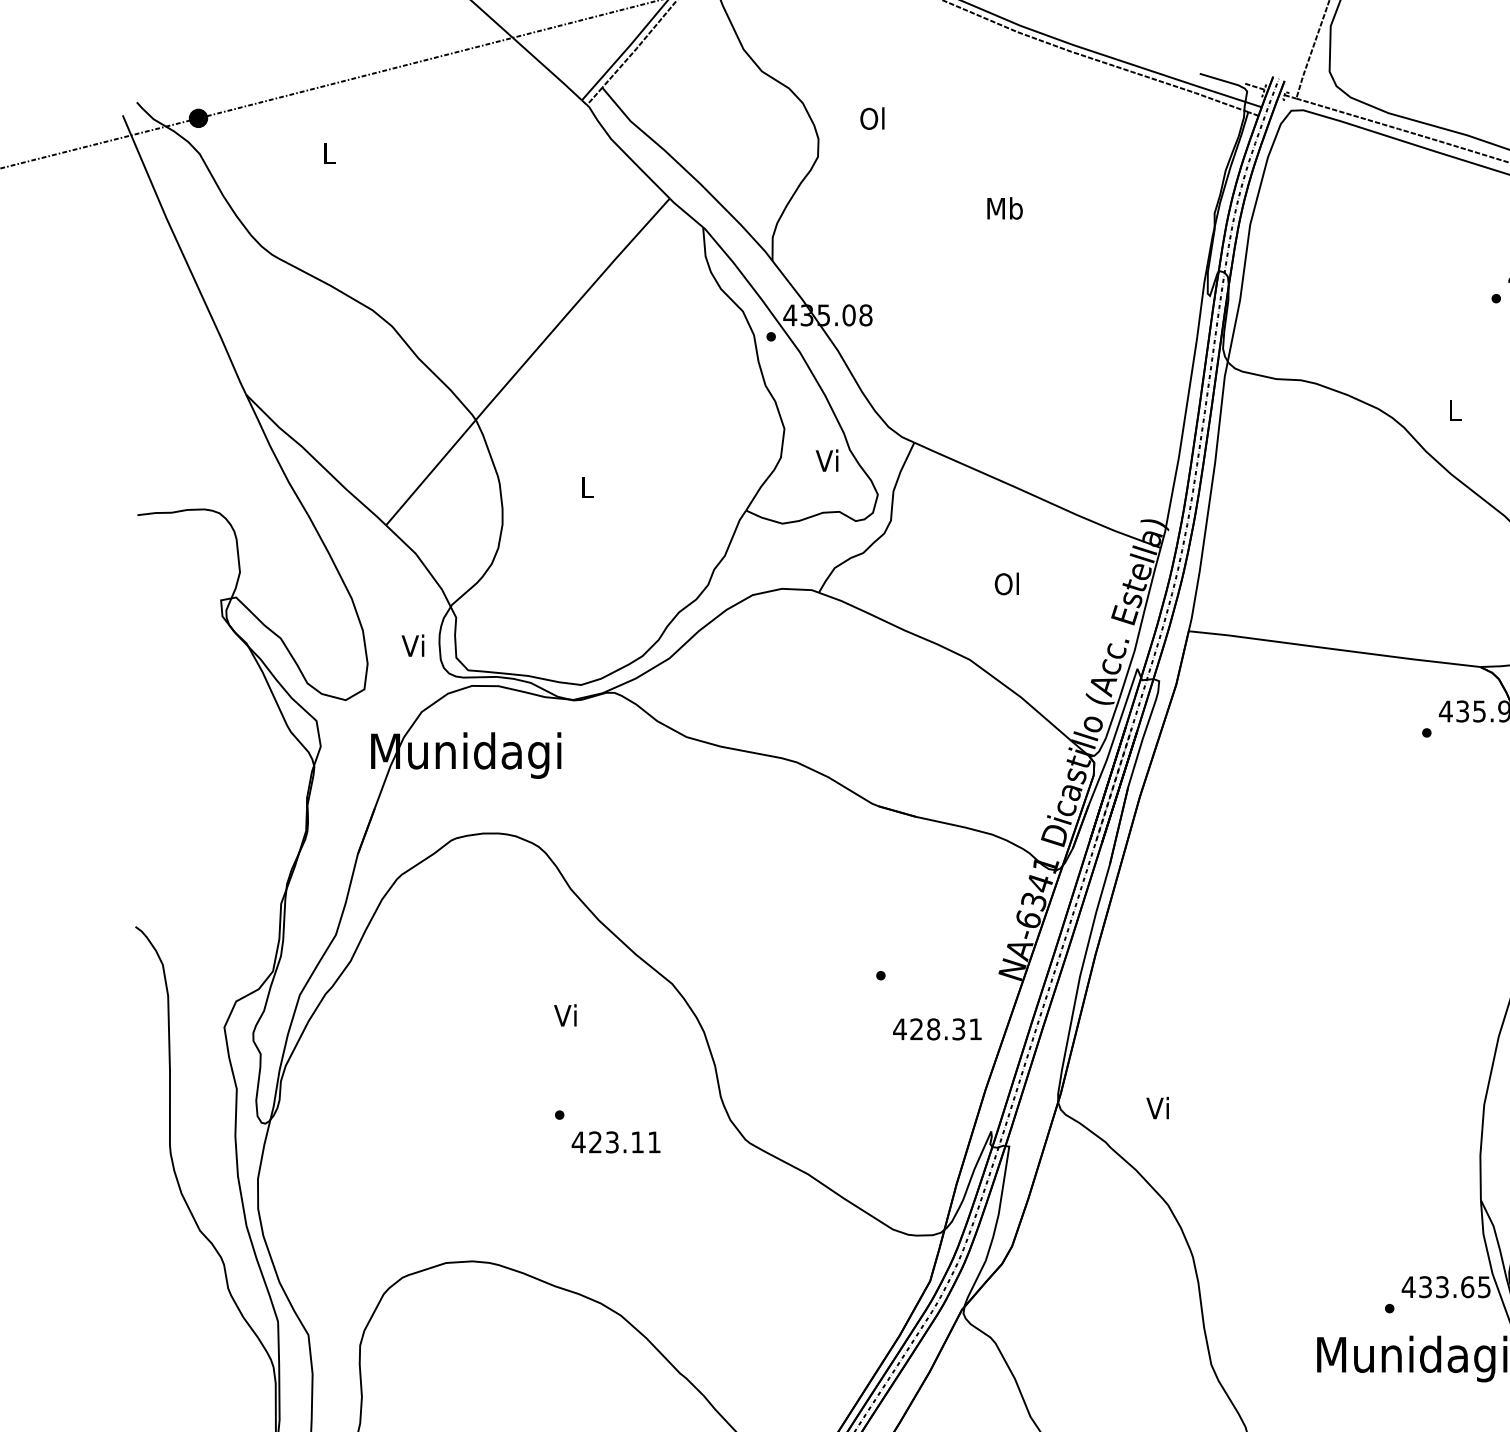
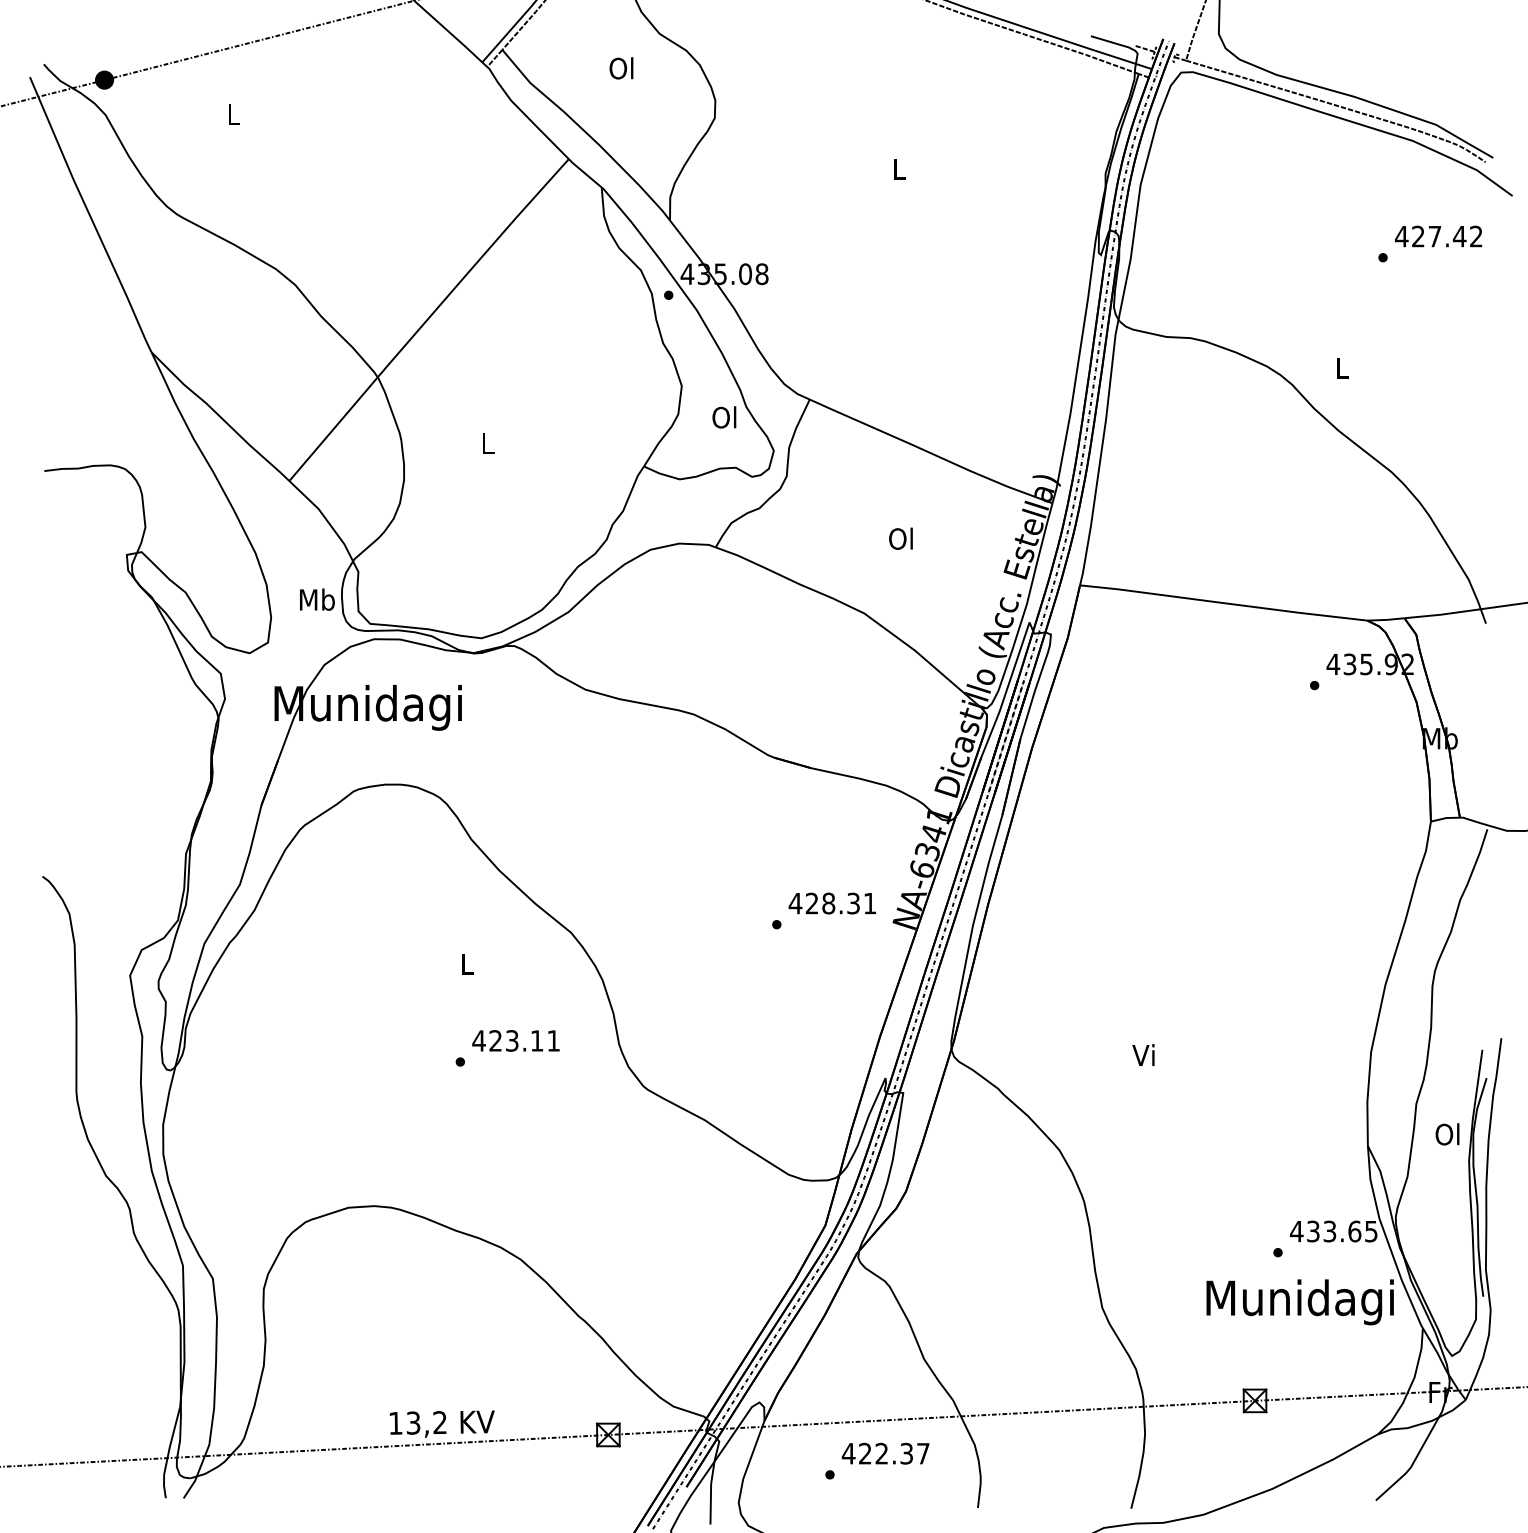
text: (872, 118) -> (621, 68), moved
text: (1004, 208) -> (898, 168), Mb -> L
text: (827, 460) -> (724, 417), Vi -> Ol
text: (414, 645) -> (317, 599), Vi -> Mb
text: (565, 1015) -> (466, 963), Vi -> L
text: (937, 1029) -> (832, 903), moved
text: (1157, 1107) -> (1143, 1054), moved
text: (615, 1141) -> (515, 1040), moved

